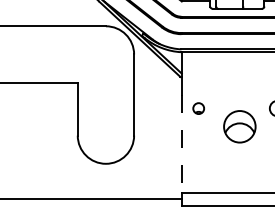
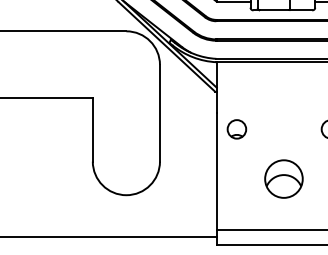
part: (198, 108) -> (236, 129), size x1.43
part: (239, 126) -> (283, 178), moved
line: (181, 144) -> (216, 172), dashed -> solid

